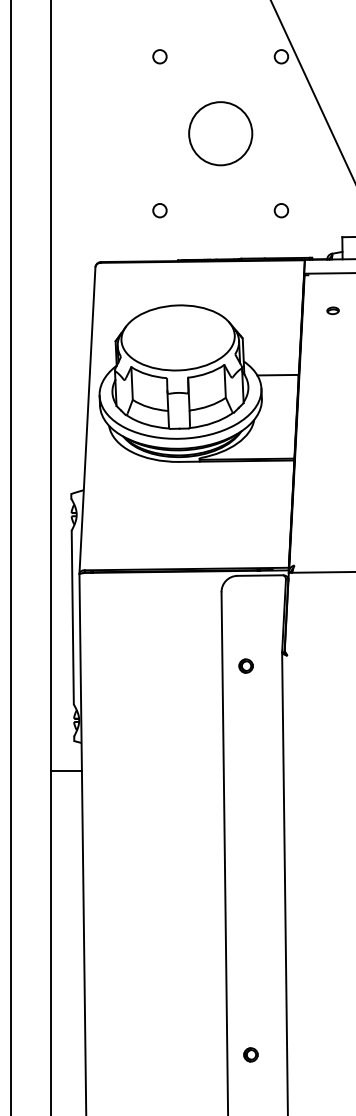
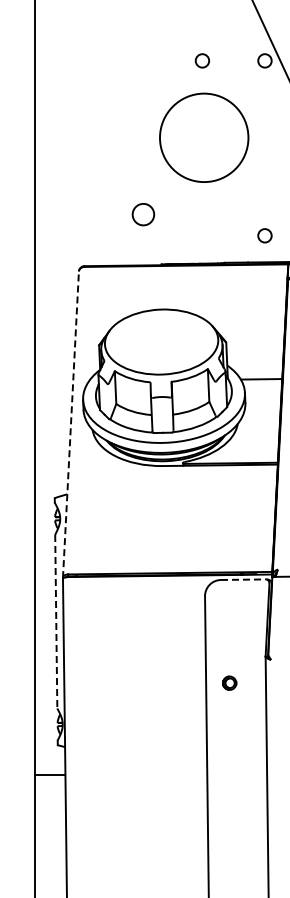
circle: (159, 56) -> (202, 60), moved
circle: (220, 133) -> (204, 137), size x1.4
circle: (159, 210) -> (143, 214), size x1.6
circle: (281, 210) -> (265, 235), moved
line: (87, 420) -> (71, 424), solid -> dashed
line: (260, 575) -> (244, 579), solid -> dashed
line: (72, 617) -> (56, 621), solid -> dashed
part: (245, 665) -> (229, 682), moved

